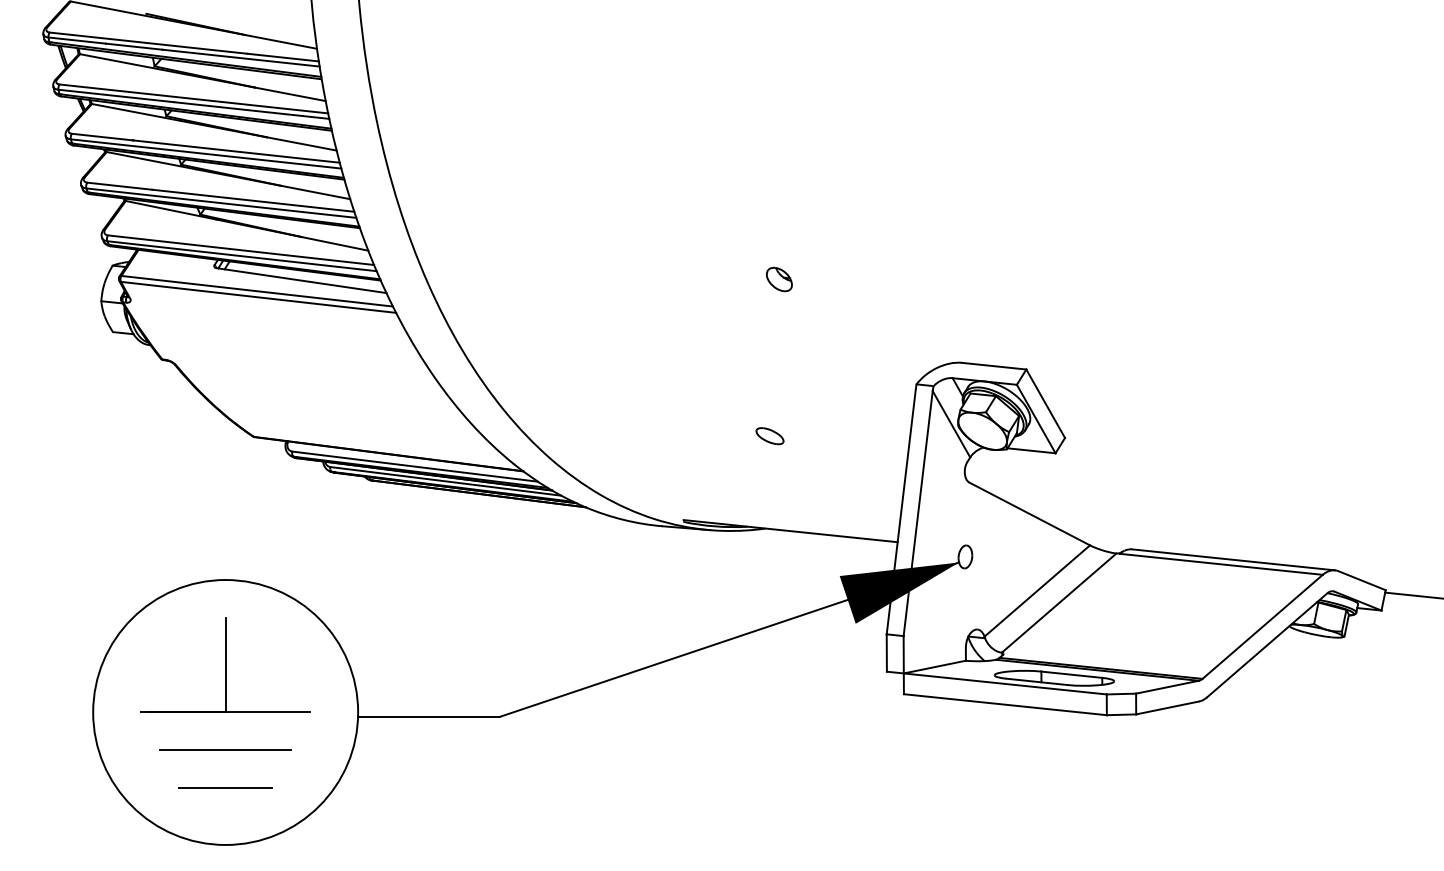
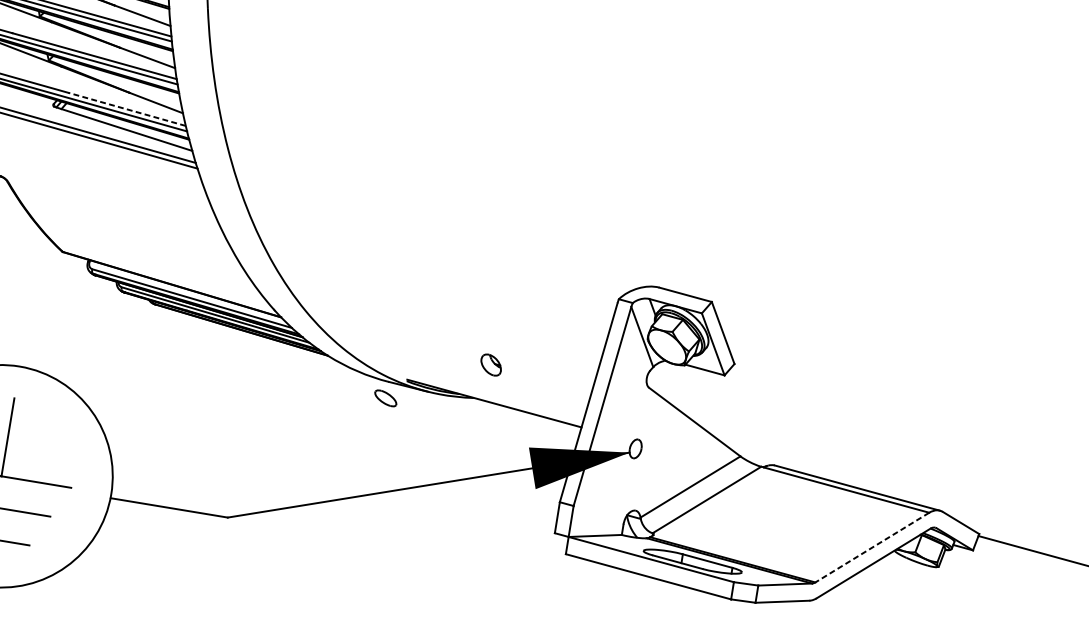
line: (301, 256) -> (126, 108), solid -> dashed
part: (778, 279) -> (490, 364), moved
part: (769, 436) -> (385, 398), moved
line: (1262, 626) -> (872, 547), solid -> dashed

